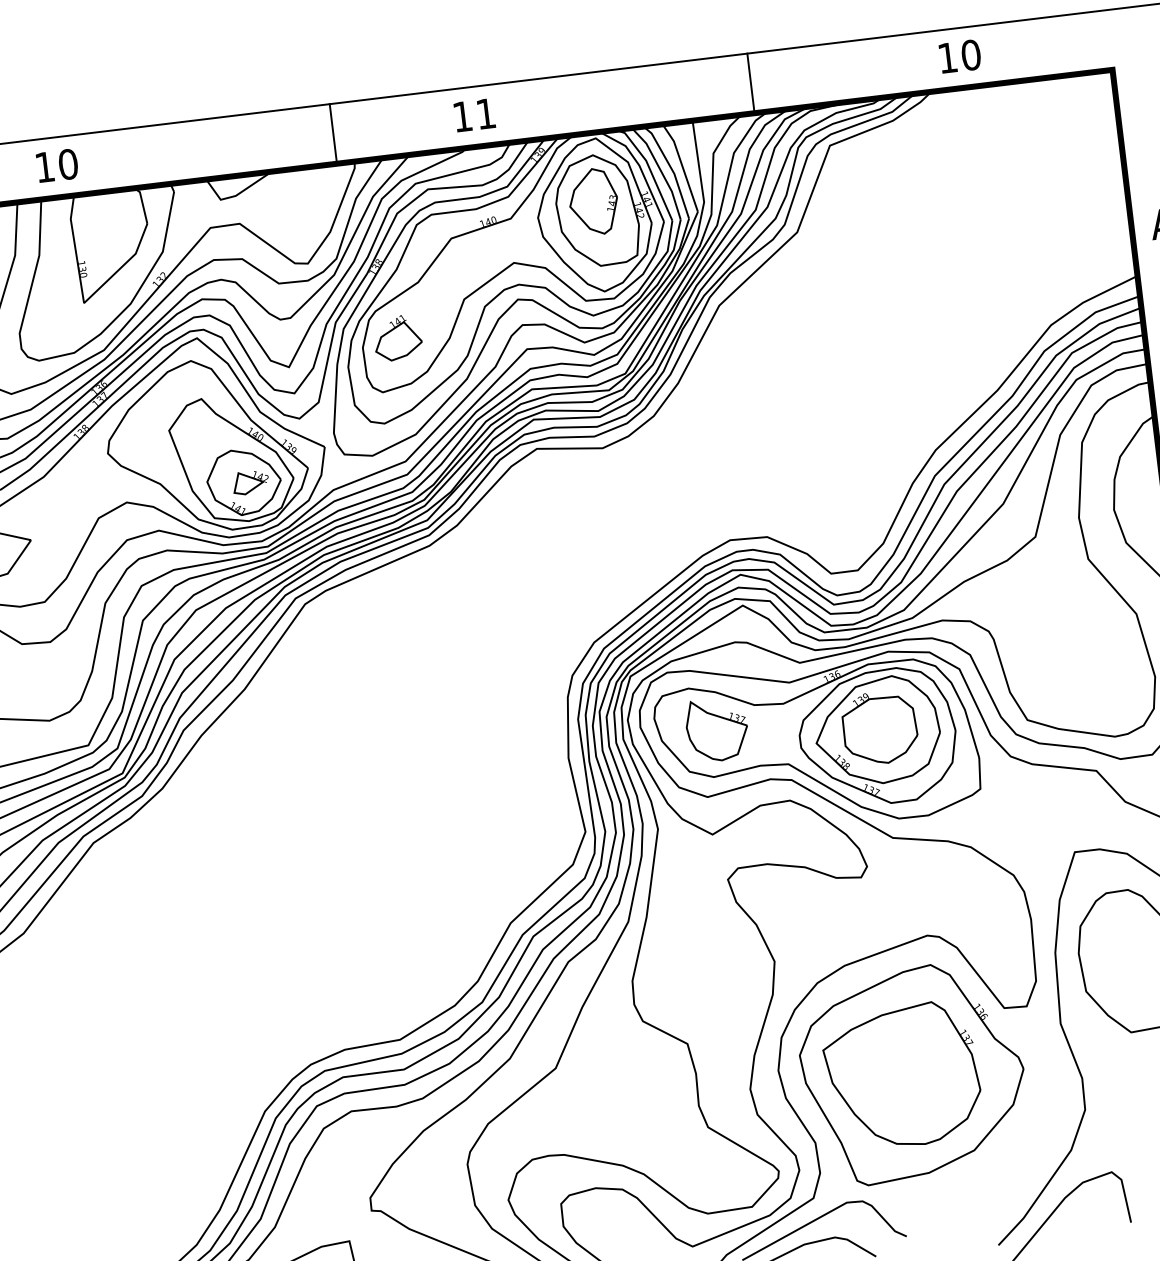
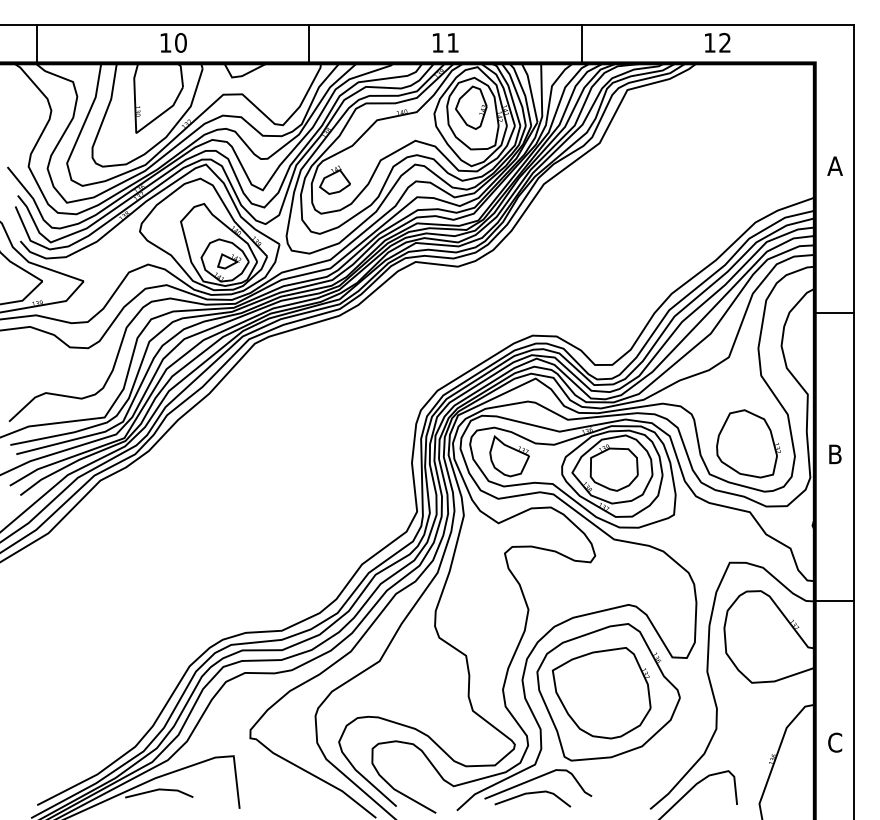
text: (971, 54) -> (725, 42), 10 -> 12
text: (474, 114) -> (445, 42), moved
text: (56, 165) -> (173, 42), moved
part: (1081, 665) -> (748, 443), added

